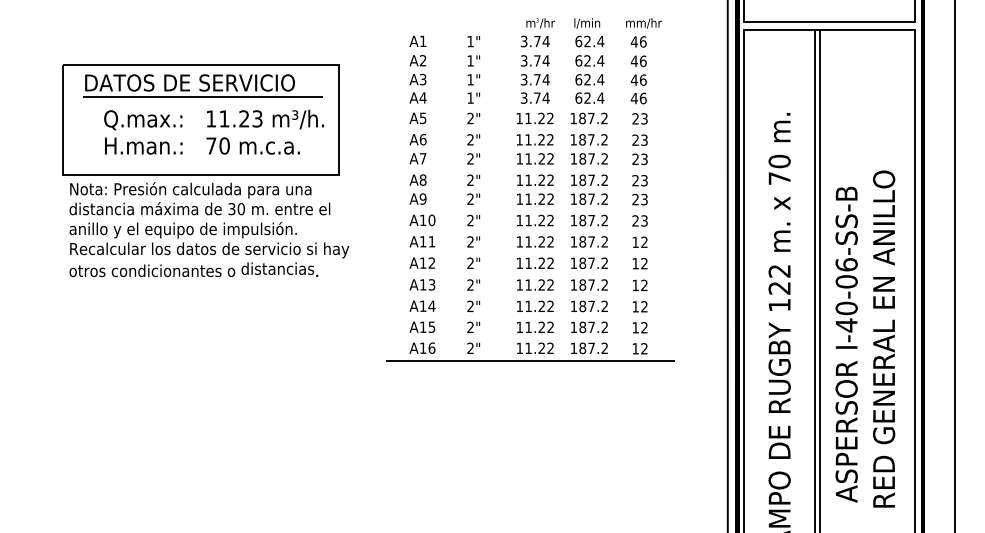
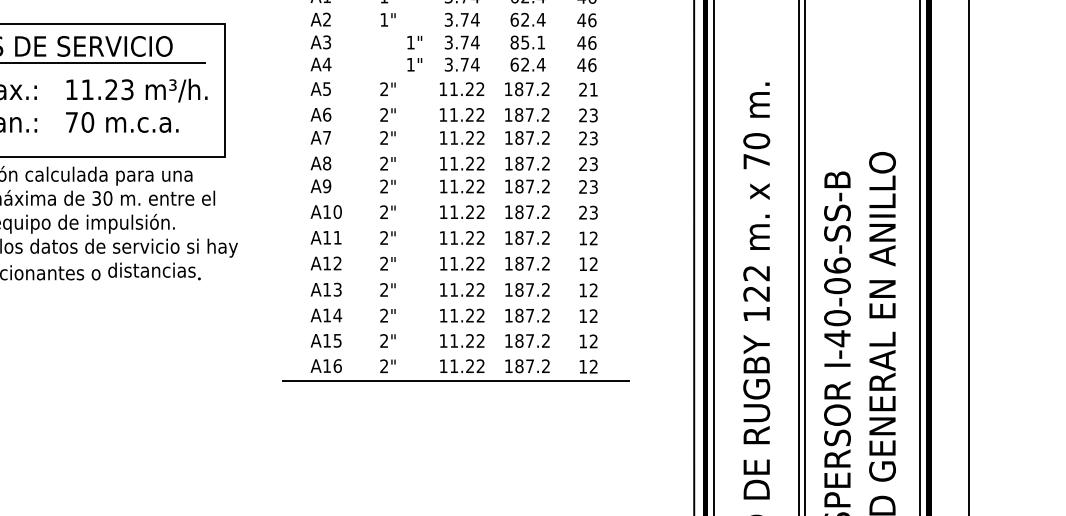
text: (589, 79) -> (527, 42), 62.4 -> 85.1
text: (473, 88) -> (414, 53), moved
text: (644, 118) -> (593, 89), 23 -> 21

